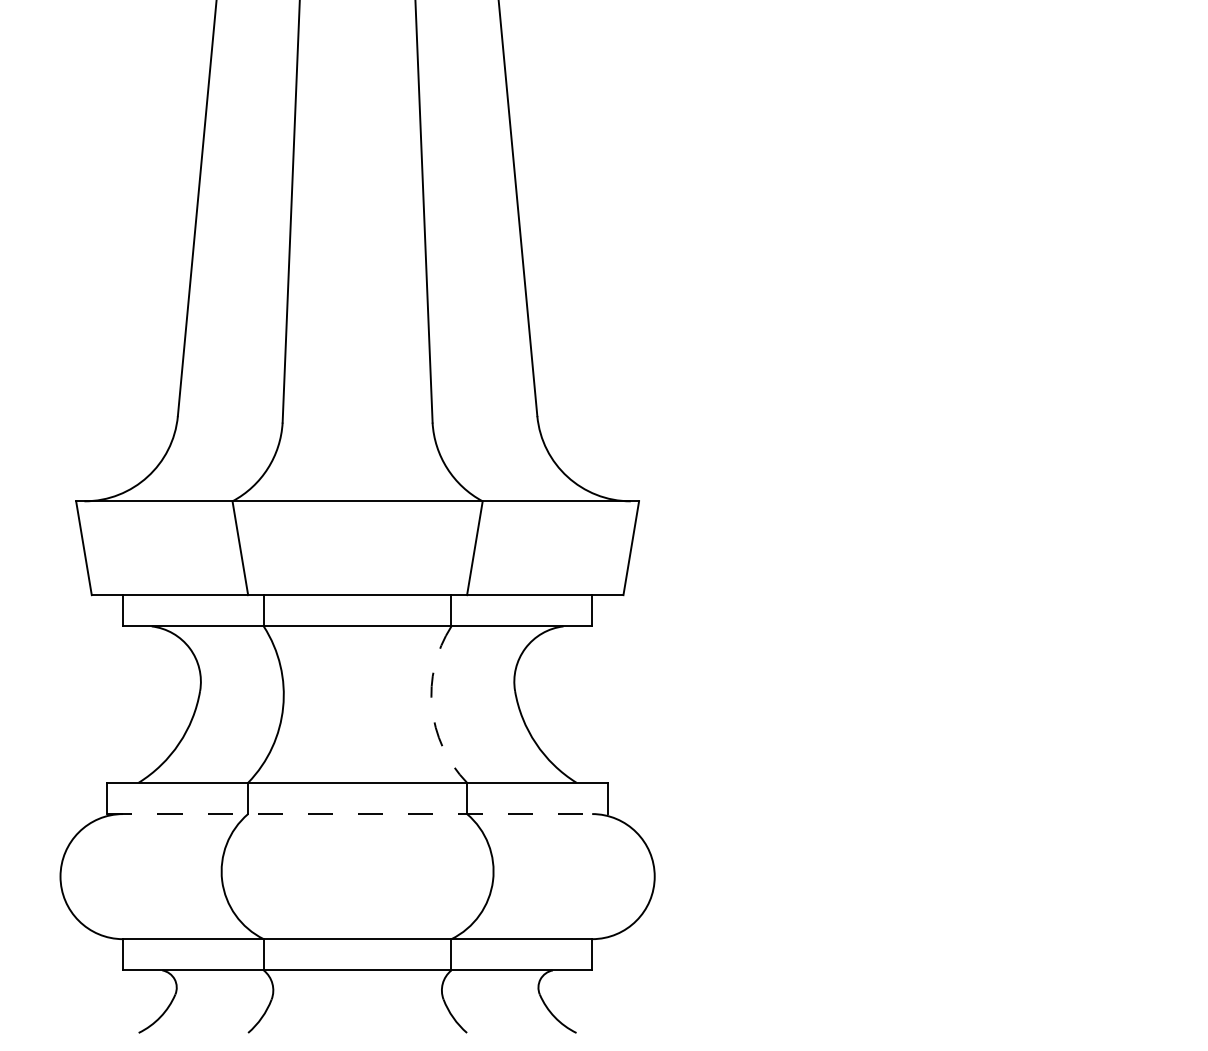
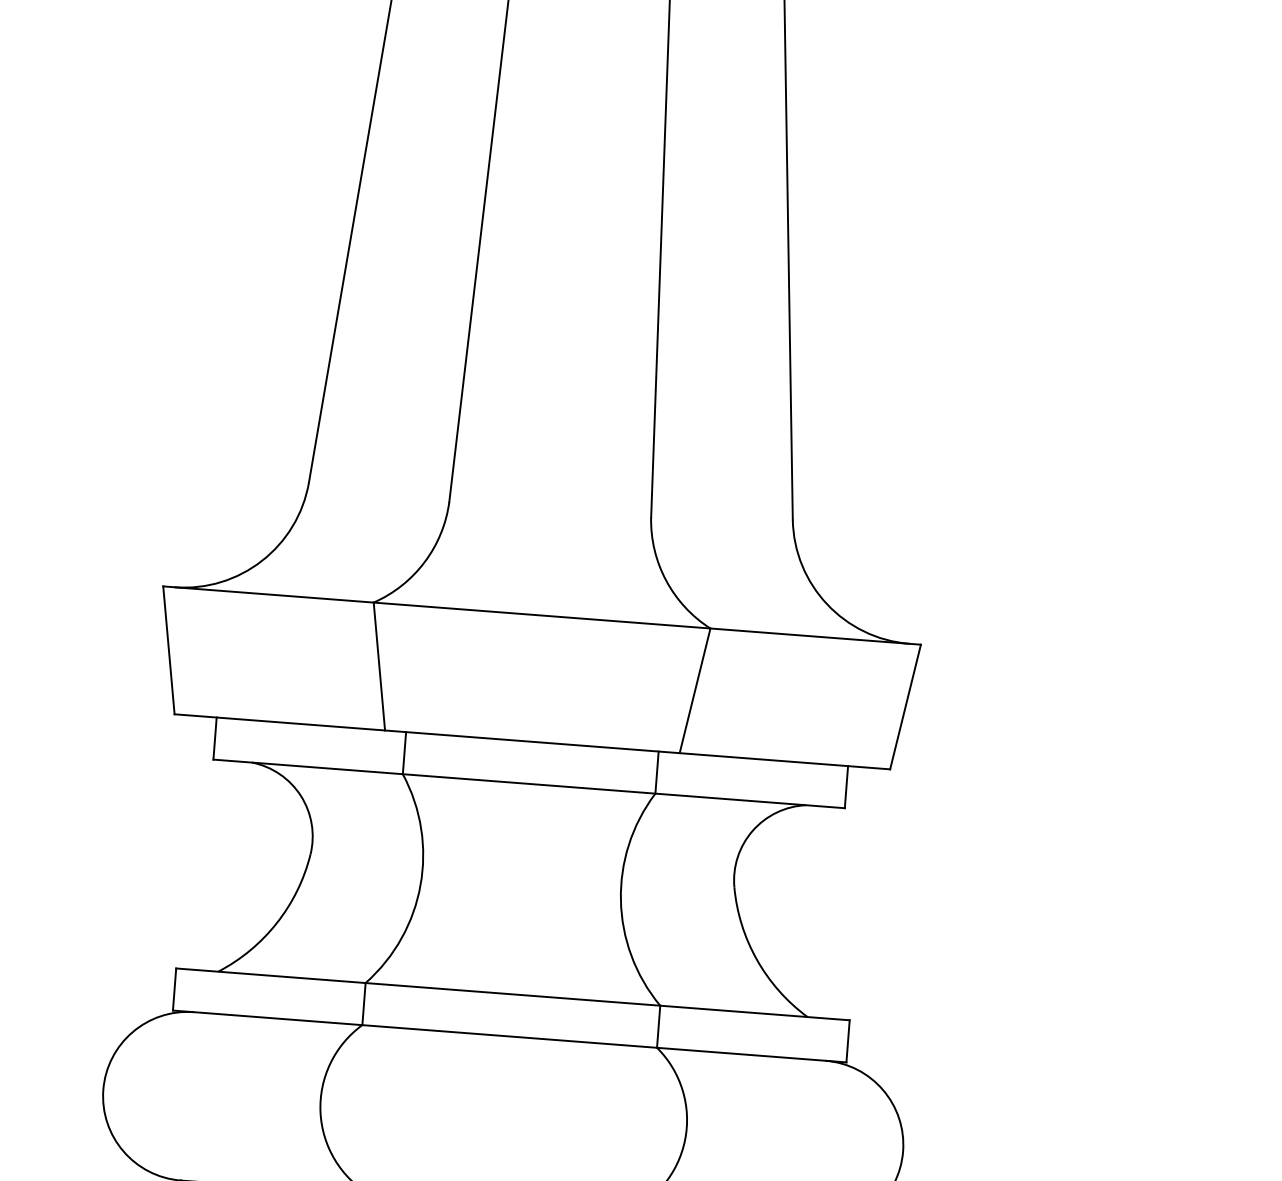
arc: (432, 707) -> (621, 900), dashed -> solid
line: (358, 814) -> (510, 1037), dashed -> solid

